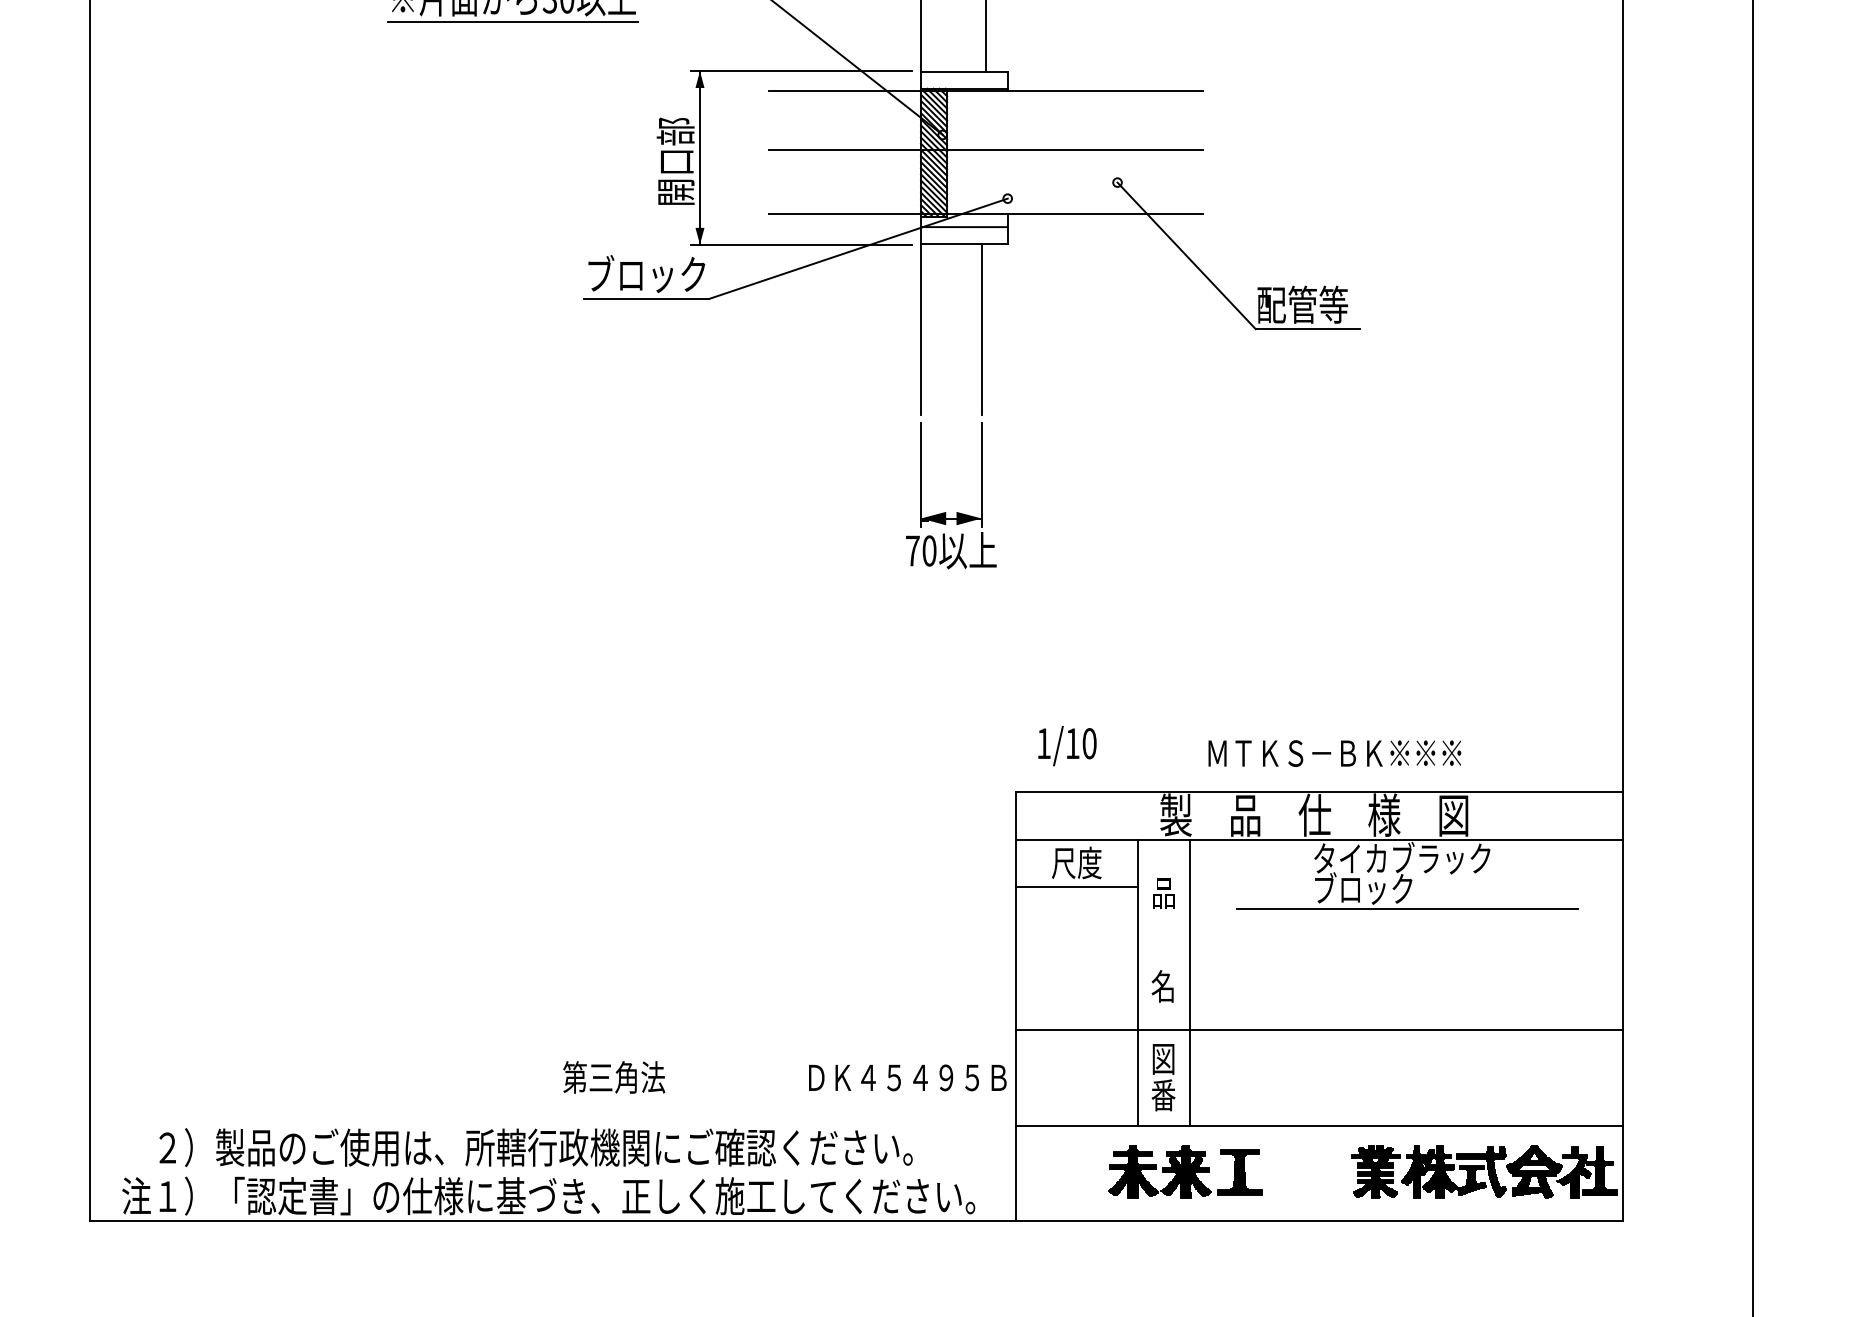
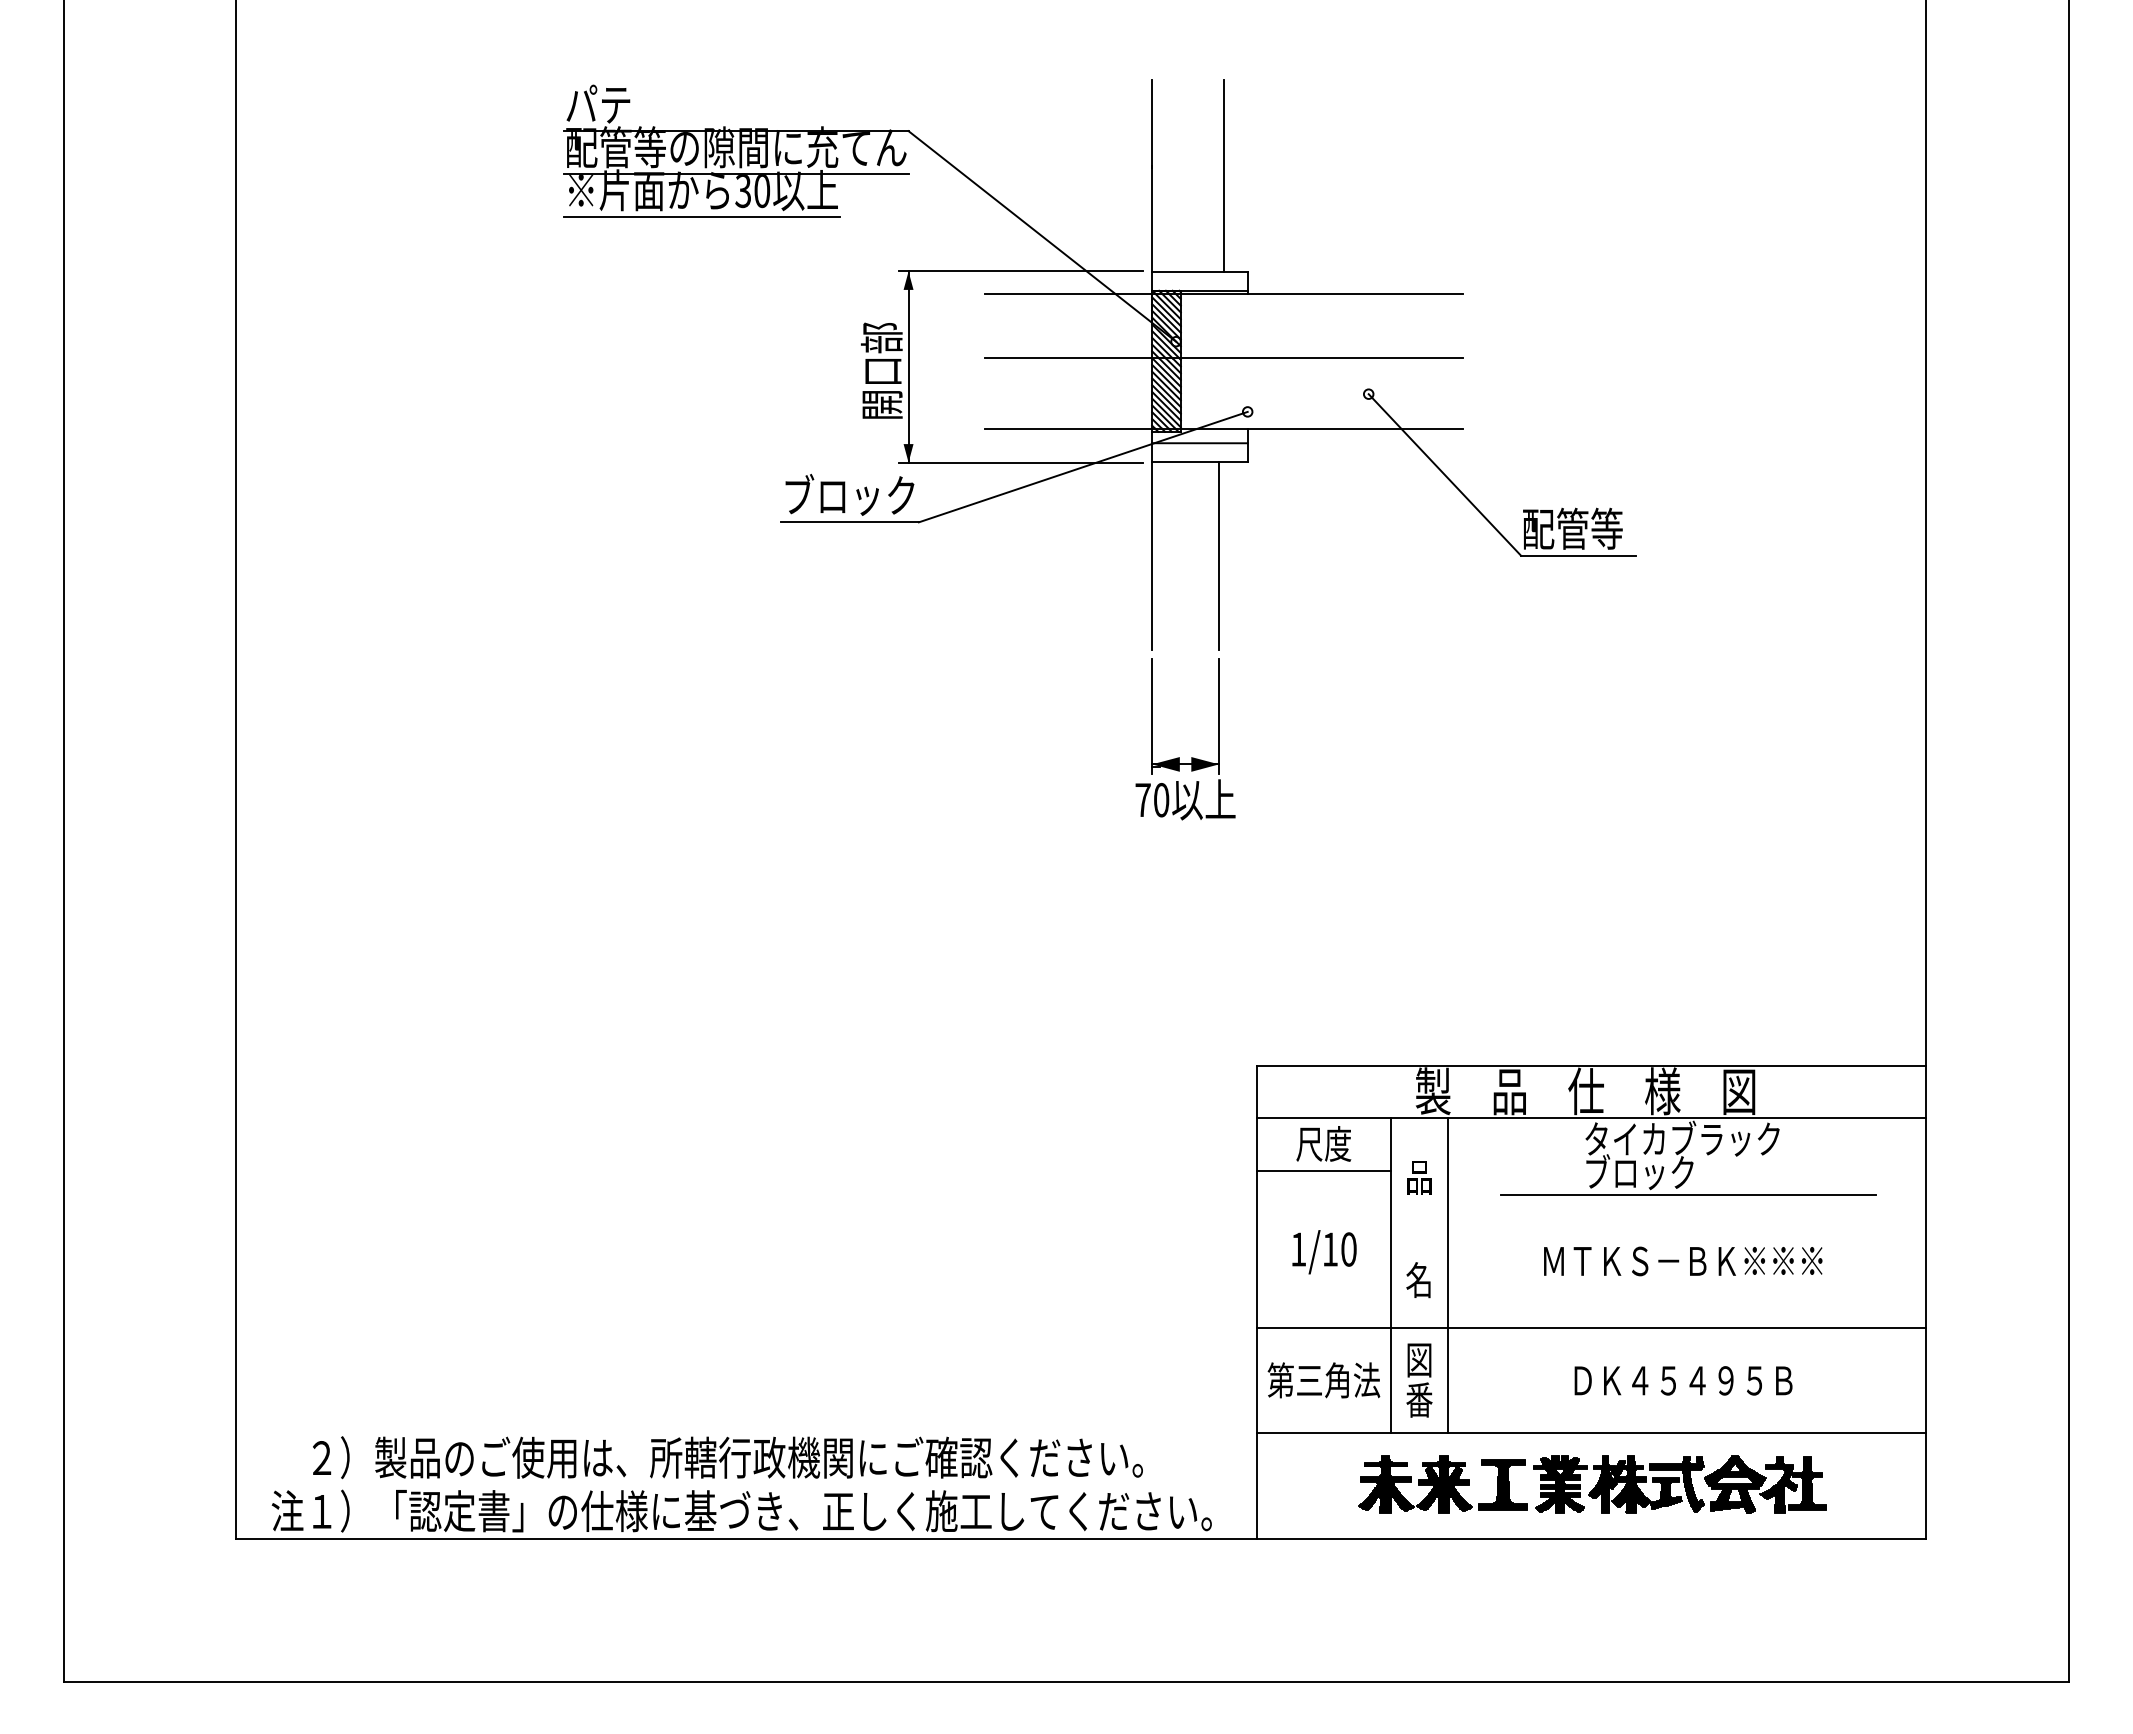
text: (1067, 746) -> (1324, 1252), moved
text: (1335, 753) -> (1683, 1261), moved
text: (613, 1077) -> (1323, 1380), moved
text: (907, 1077) -> (1683, 1380), moved
part: (1483, 1171) -> (1679, 1484), moved

